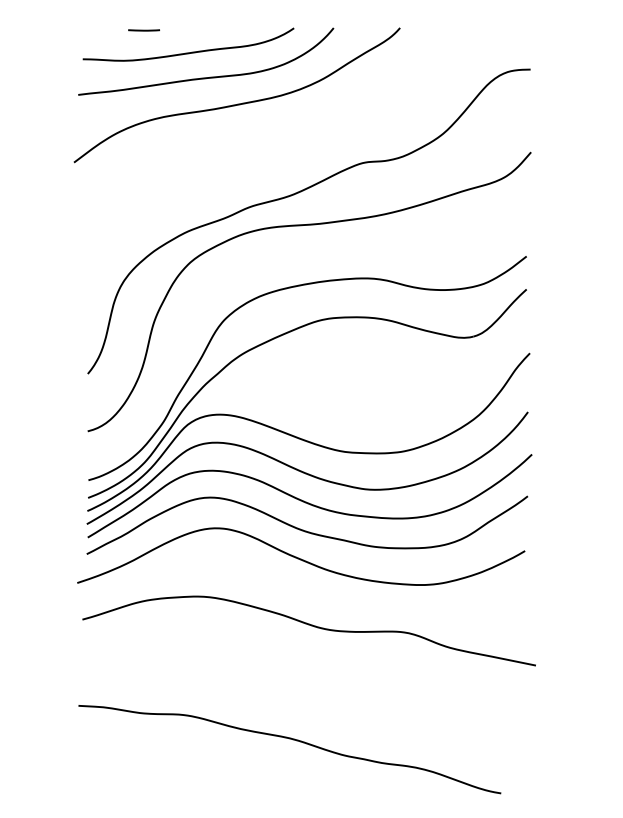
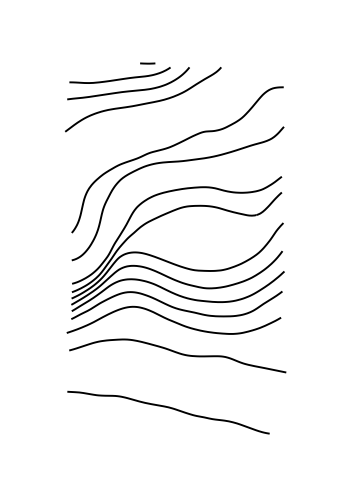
line: (143, 30) -> (147, 63), moved

